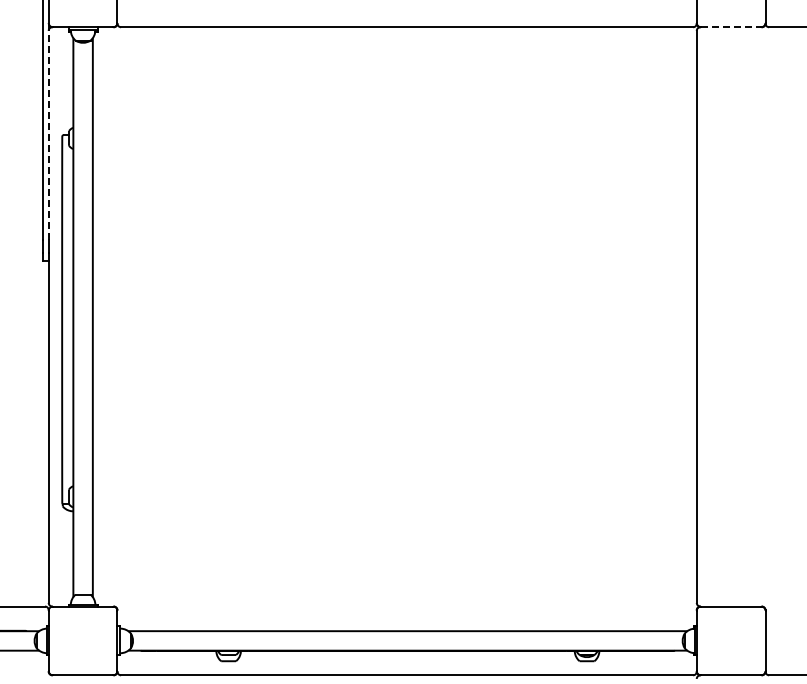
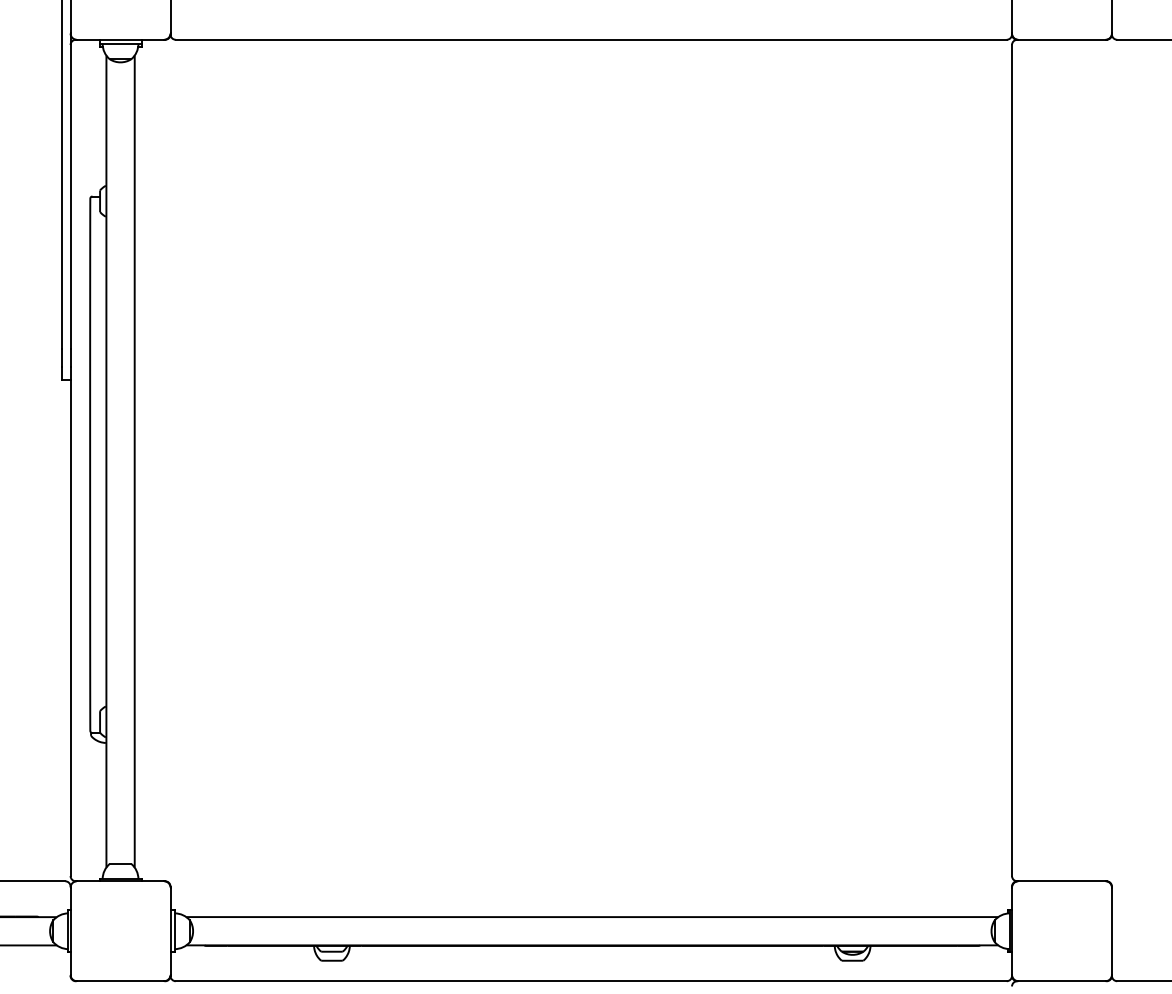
line: (731, 27) -> (1062, 40), dashed -> solid
line: (48, 131) -> (70, 191), dashed -> solid

